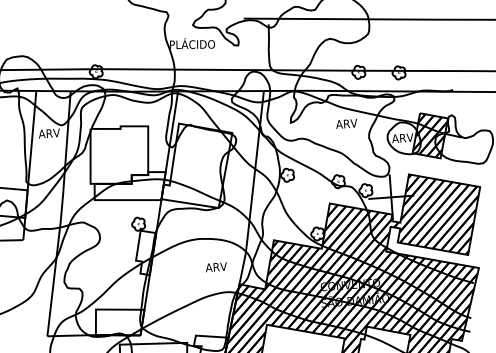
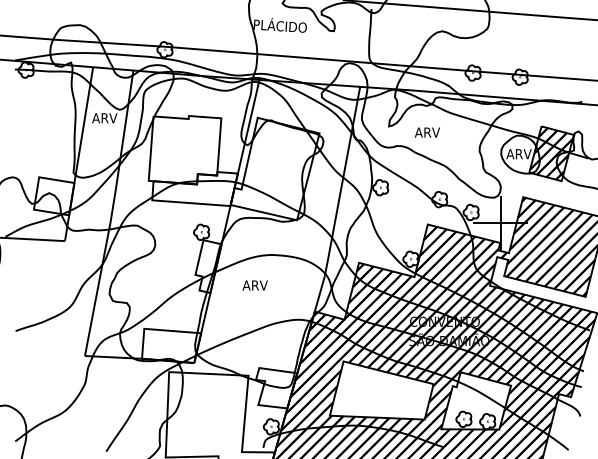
text: (345, 123) -> (426, 132), moved
text: (215, 267) -> (254, 285), moved

